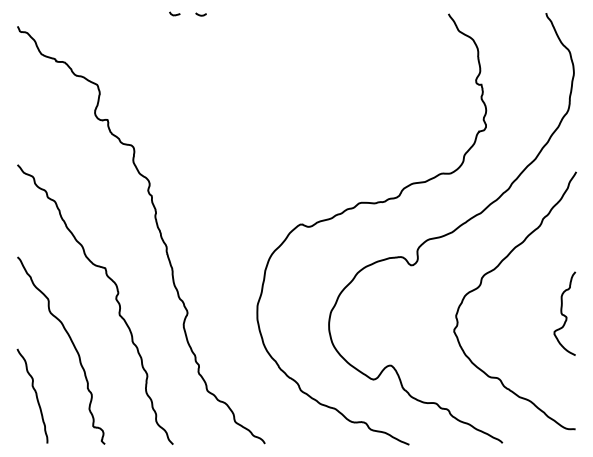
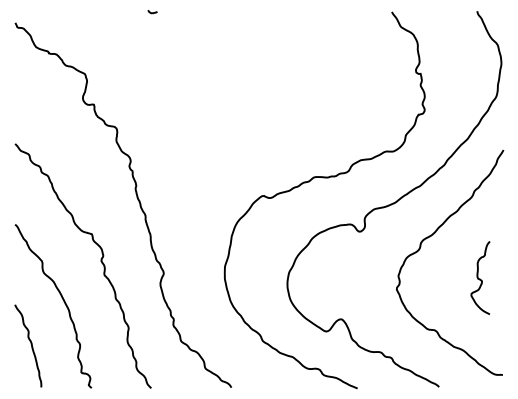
curve: (200, 14) -> (175, 12), removed
curve: (564, 314) -> (480, 278), moved

